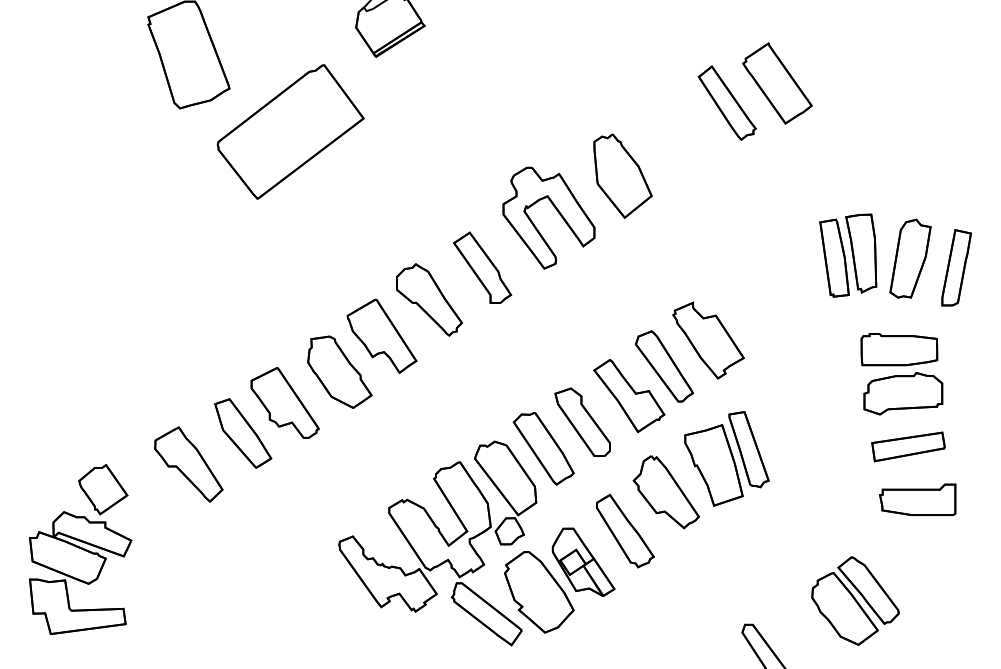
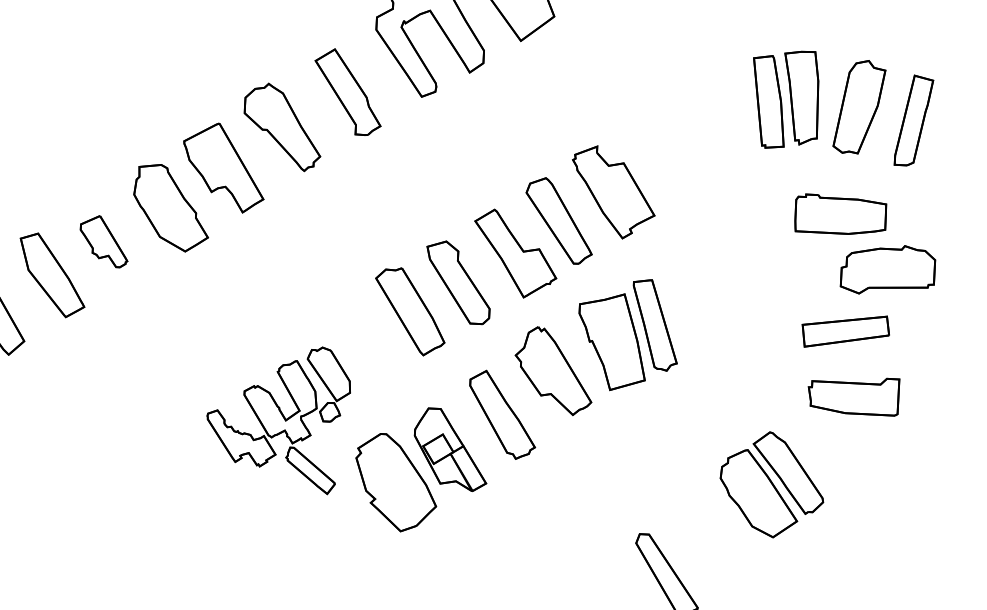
part: (903, 393) -> (888, 269), moved
part: (284, 402) -> (103, 240), size x0.6
part: (437, 543) -> (277, 418), size x0.6
part: (855, 600) -> (772, 484), moved

